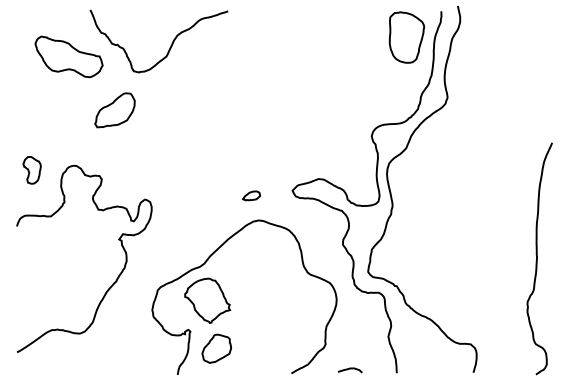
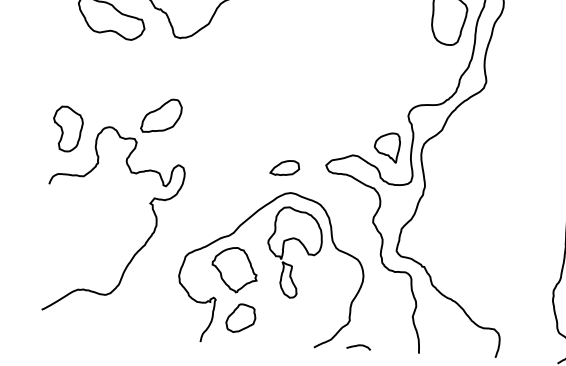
part: (114, 110) -> (161, 116), moved
part: (352, 168) -> (387, 146), added
part: (31, 170) -> (67, 129), size x1.67
part: (251, 195) -> (284, 167), size x1.67
part: (255, 280) -> (283, 252), added
curve: (350, 369) -> (359, 346), moved

